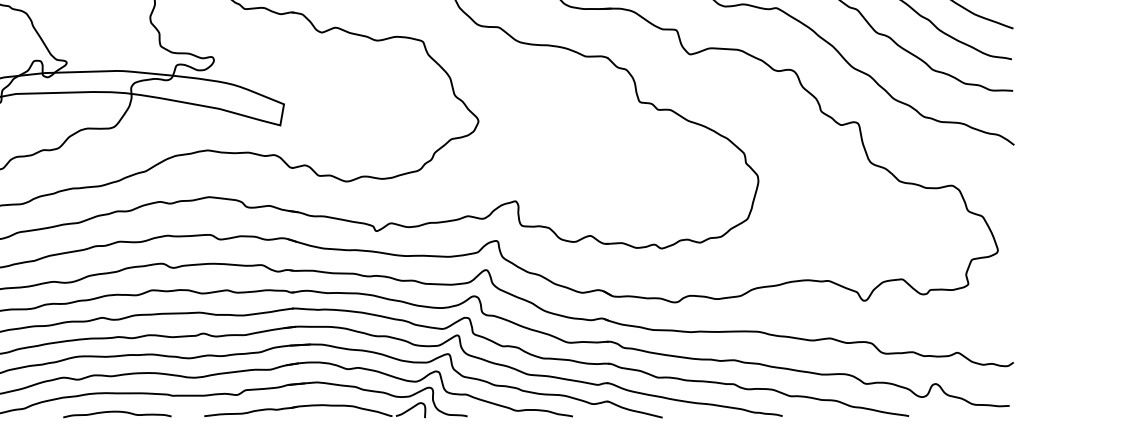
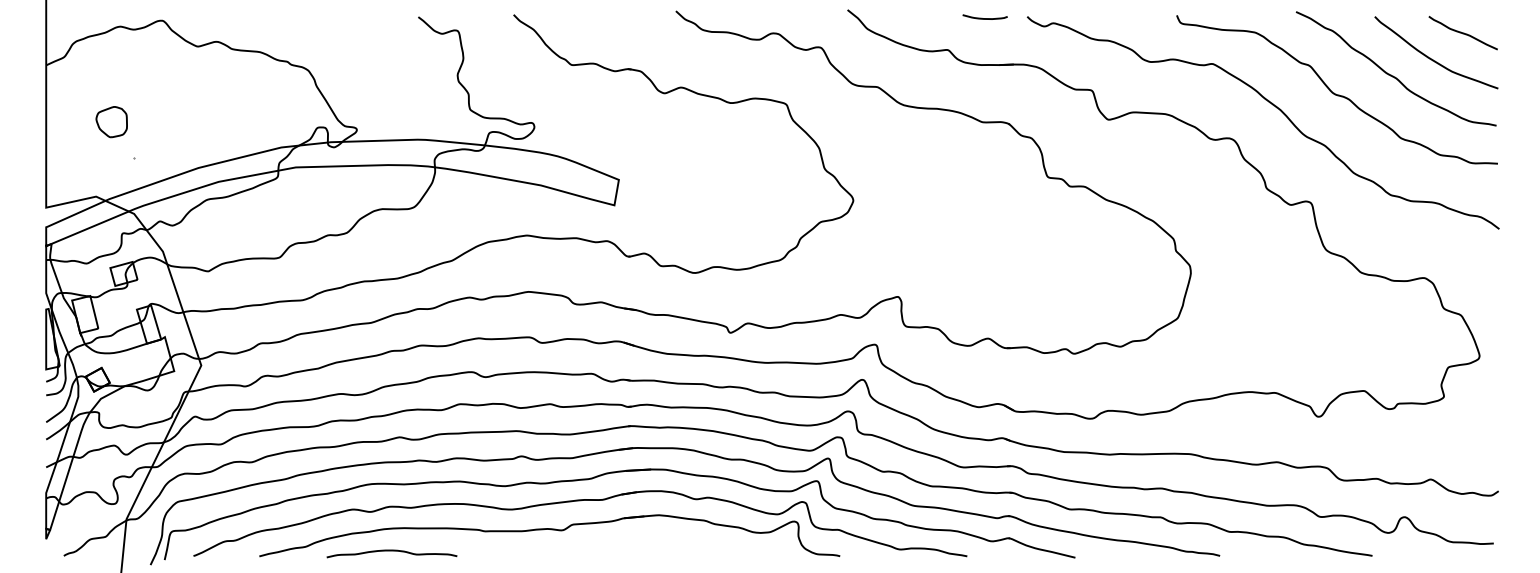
part: (315, 410) -> (656, 548), removed
curve: (116, 412) -> (391, 551), moved

